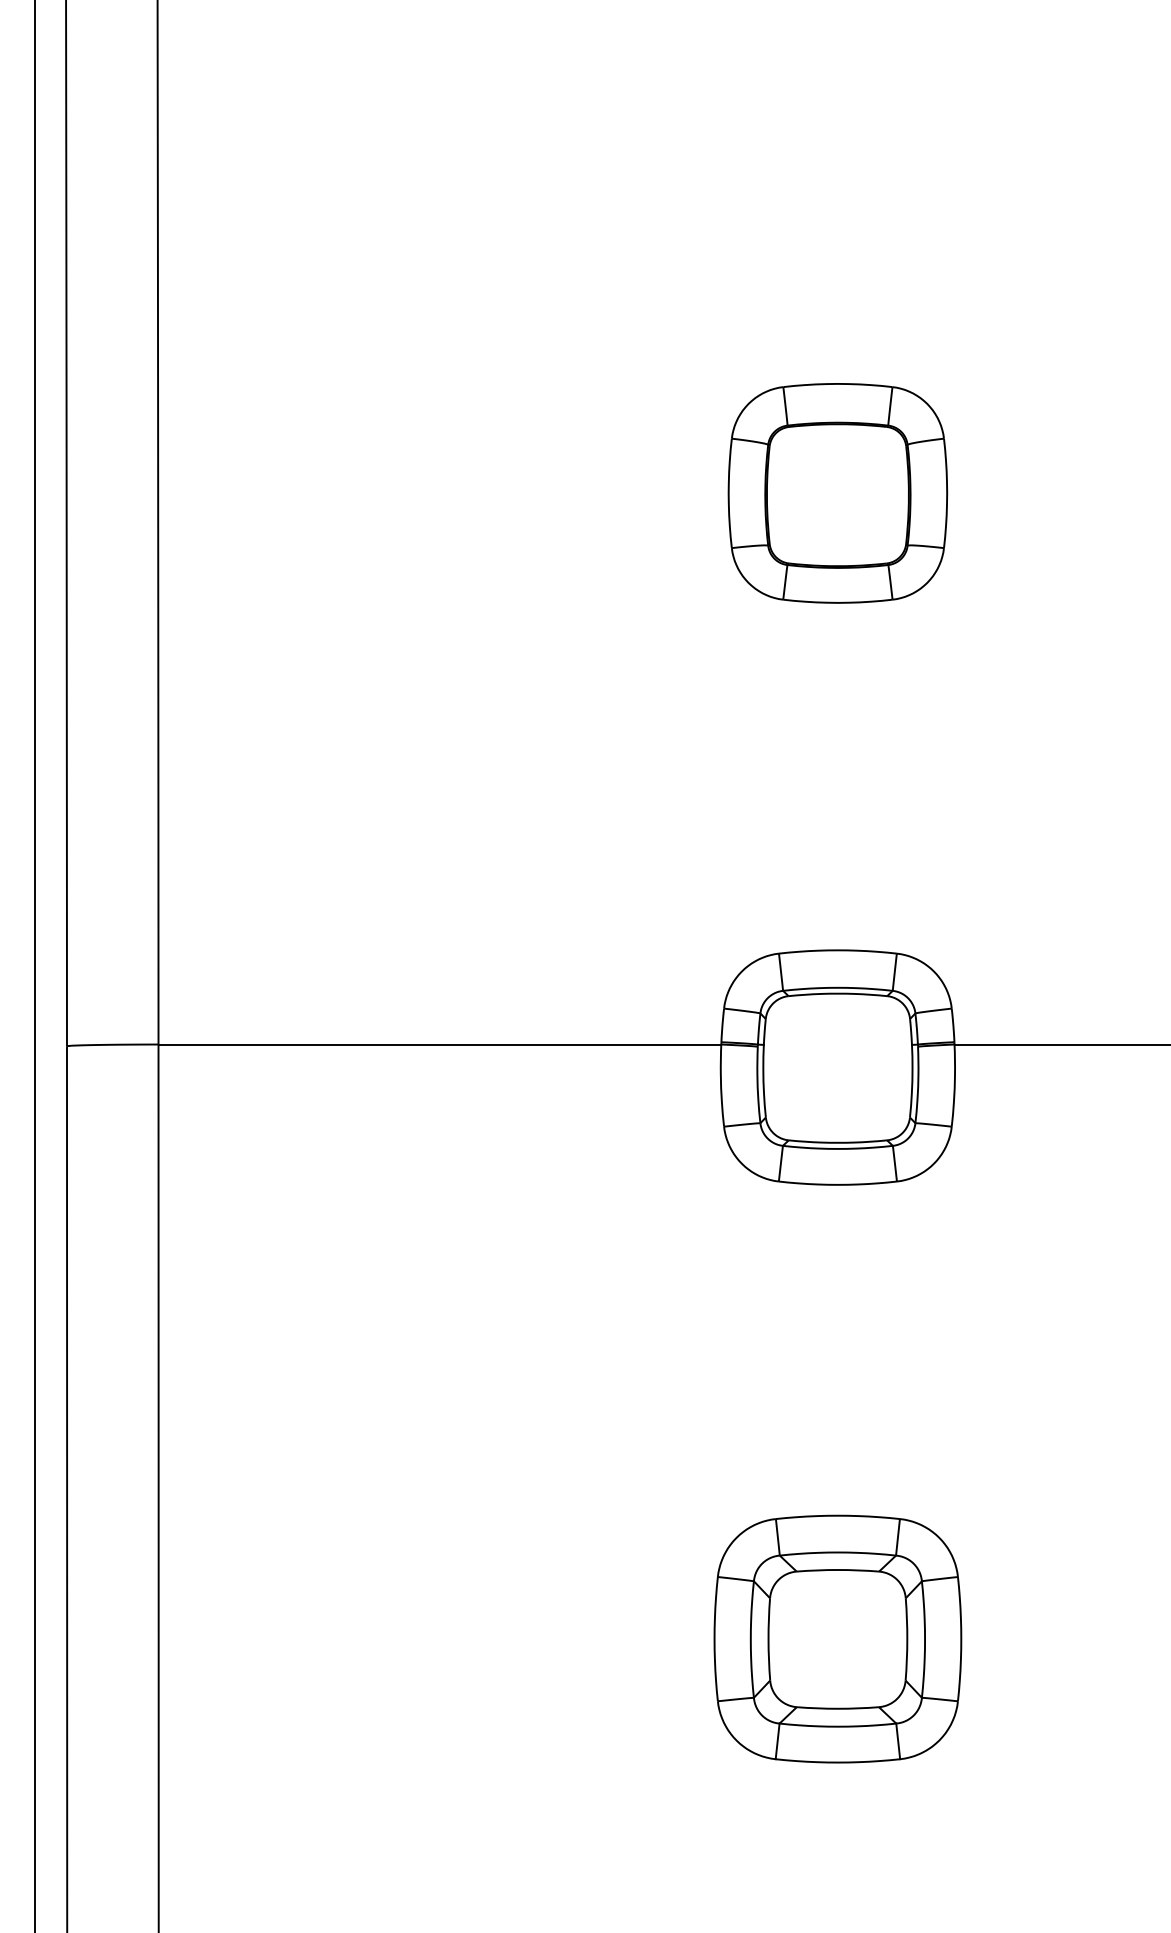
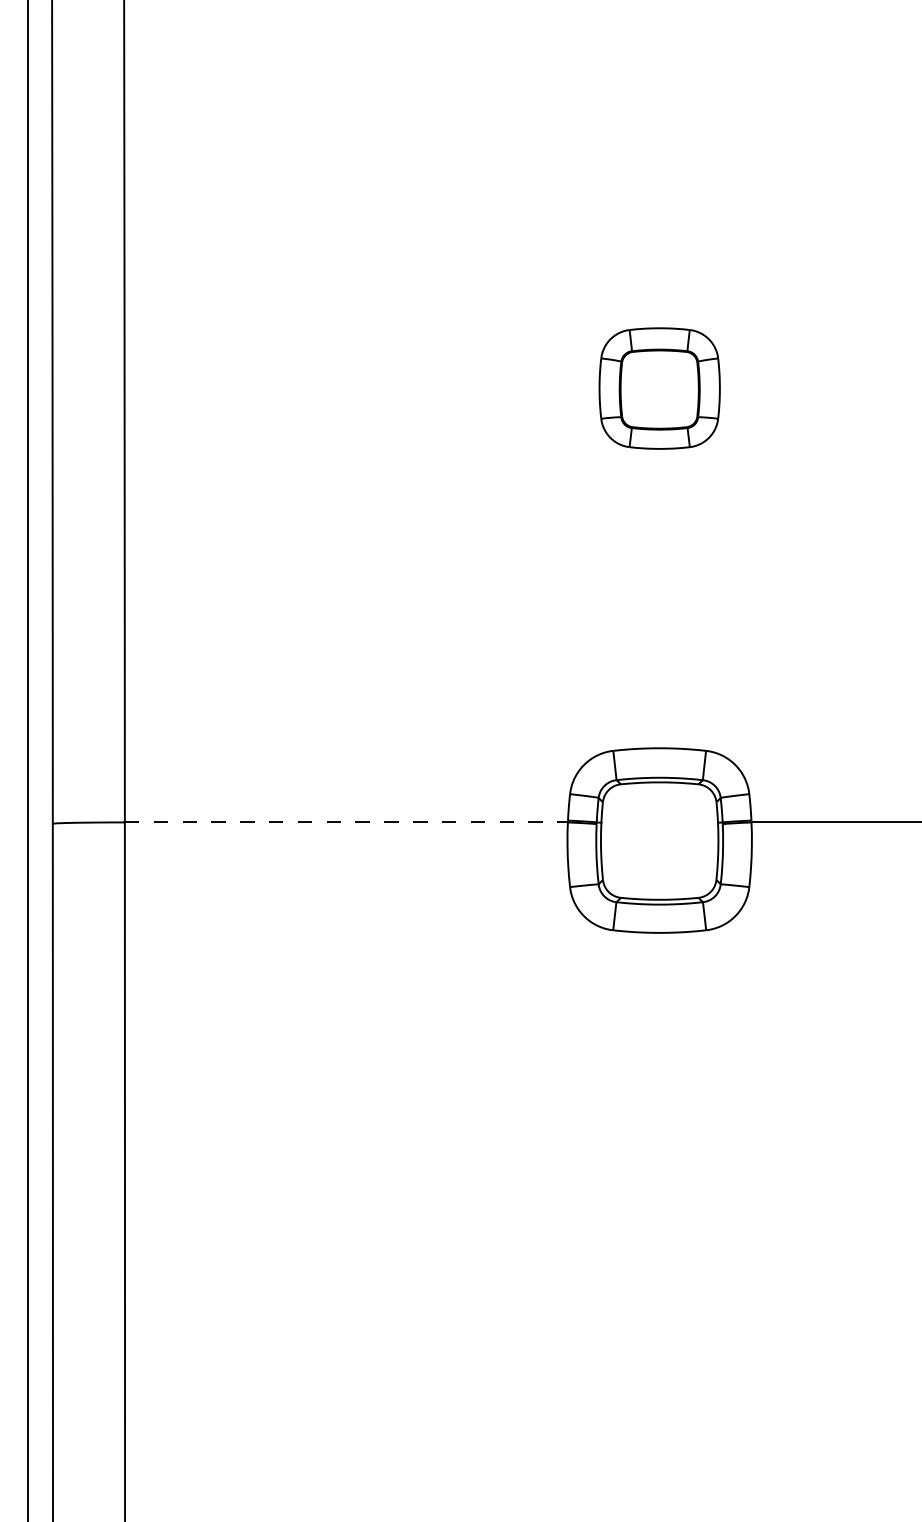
part: (837, 493) -> (659, 388), size x0.7
line: (440, 1044) -> (346, 822), solid -> dashed
part: (837, 1638) -> (659, 1289), removed

